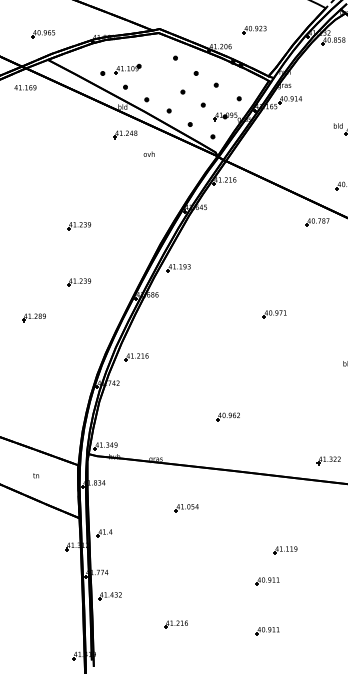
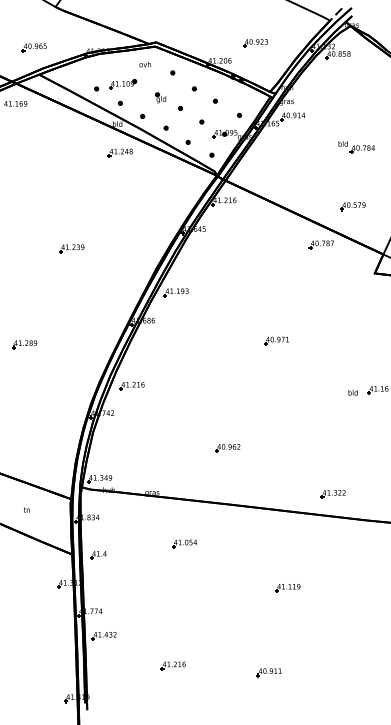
part: (163, 81) -> (160, 97), added
text: (148, 154) -> (144, 64), moved
part: (78, 282) -> (71, 307), removed
part: (104, 533) -> (98, 555), moved
part: (266, 581) -> (268, 620), removed

